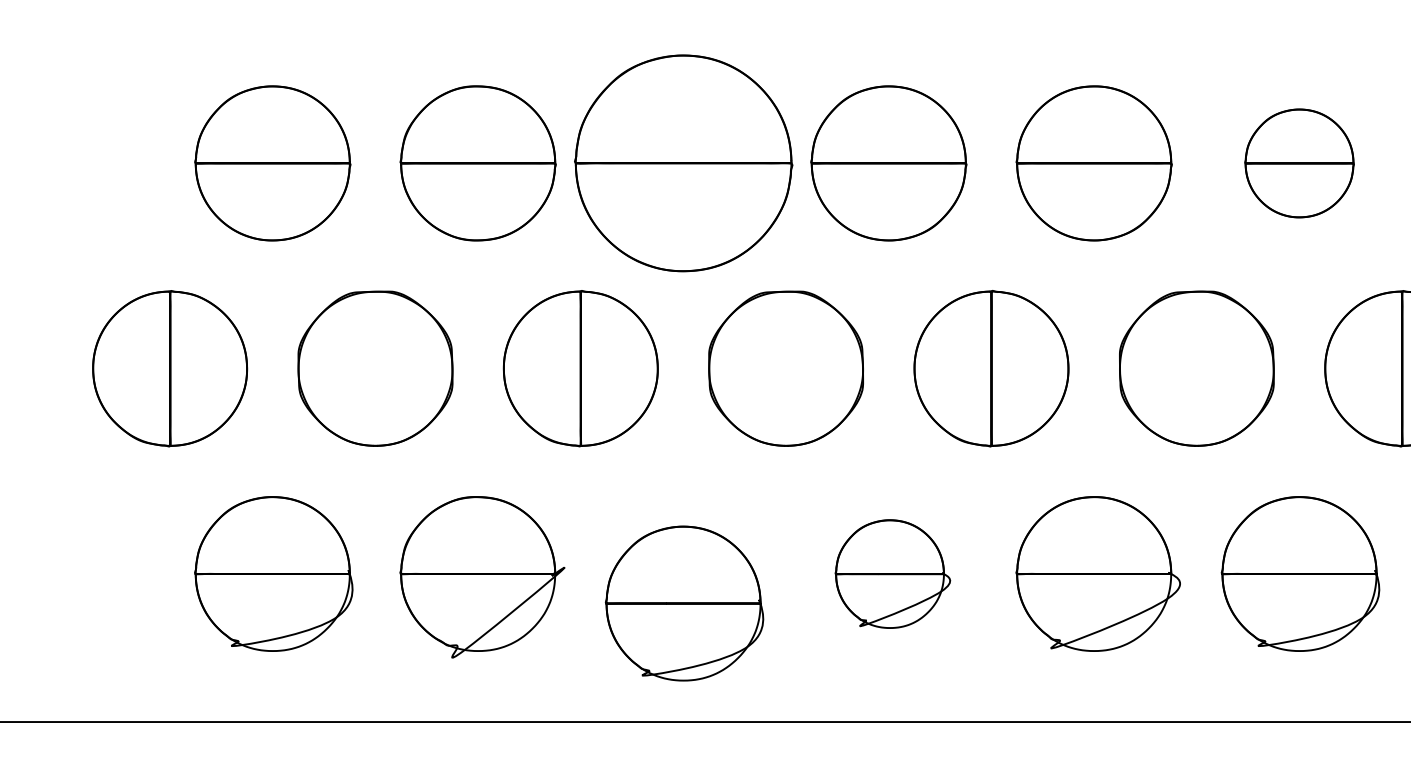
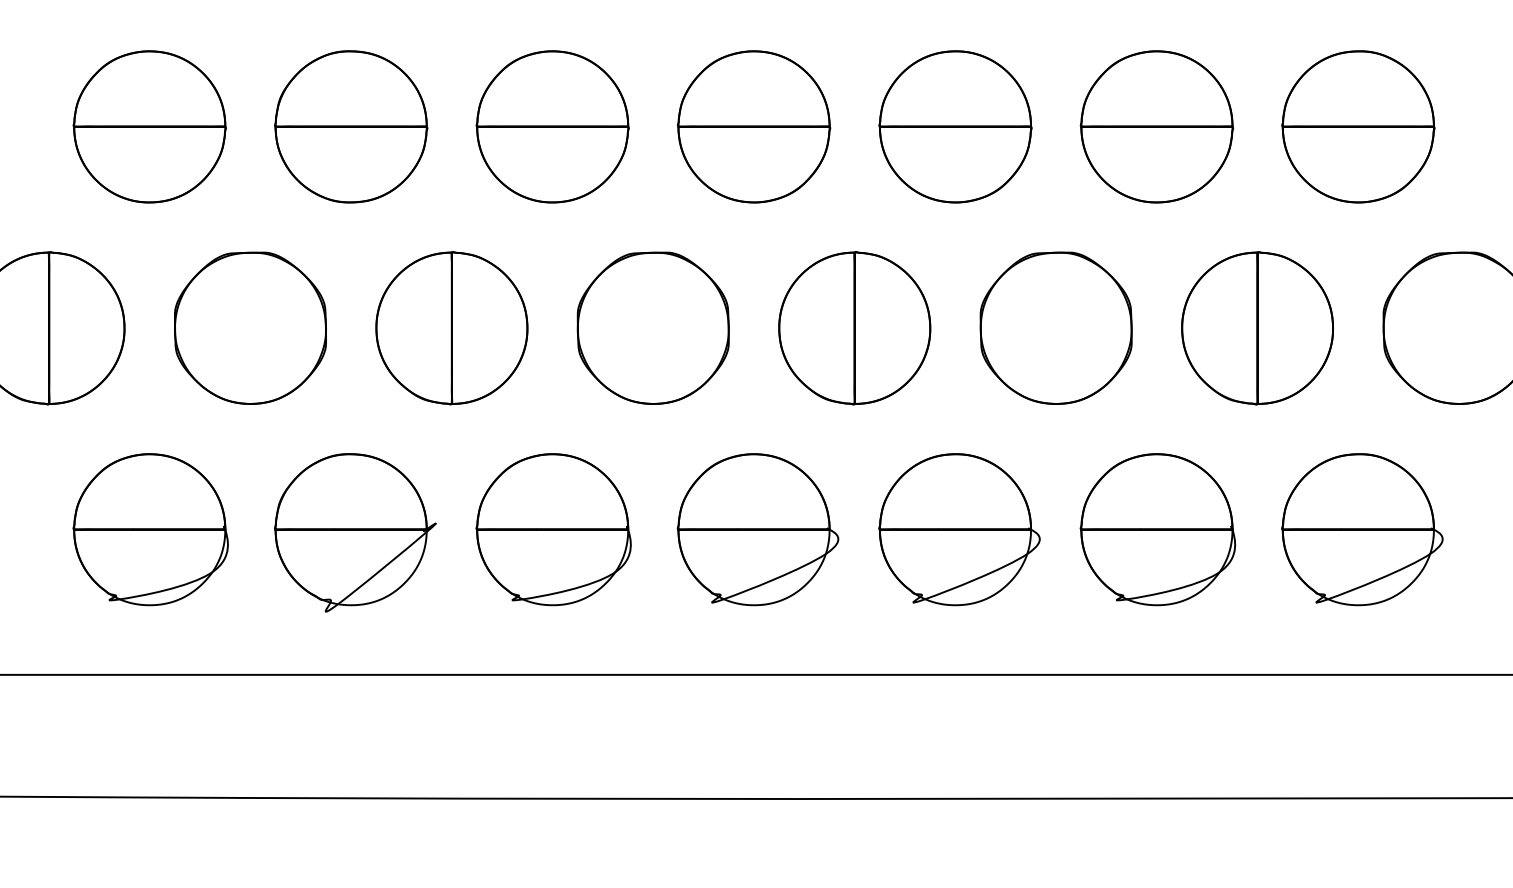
part: (683, 163) -> (552, 126), size x0.71
part: (1299, 163) -> (1156, 126), size x1.43
part: (892, 573) -> (757, 529), size x1.43
part: (684, 603) -> (553, 529), moved

